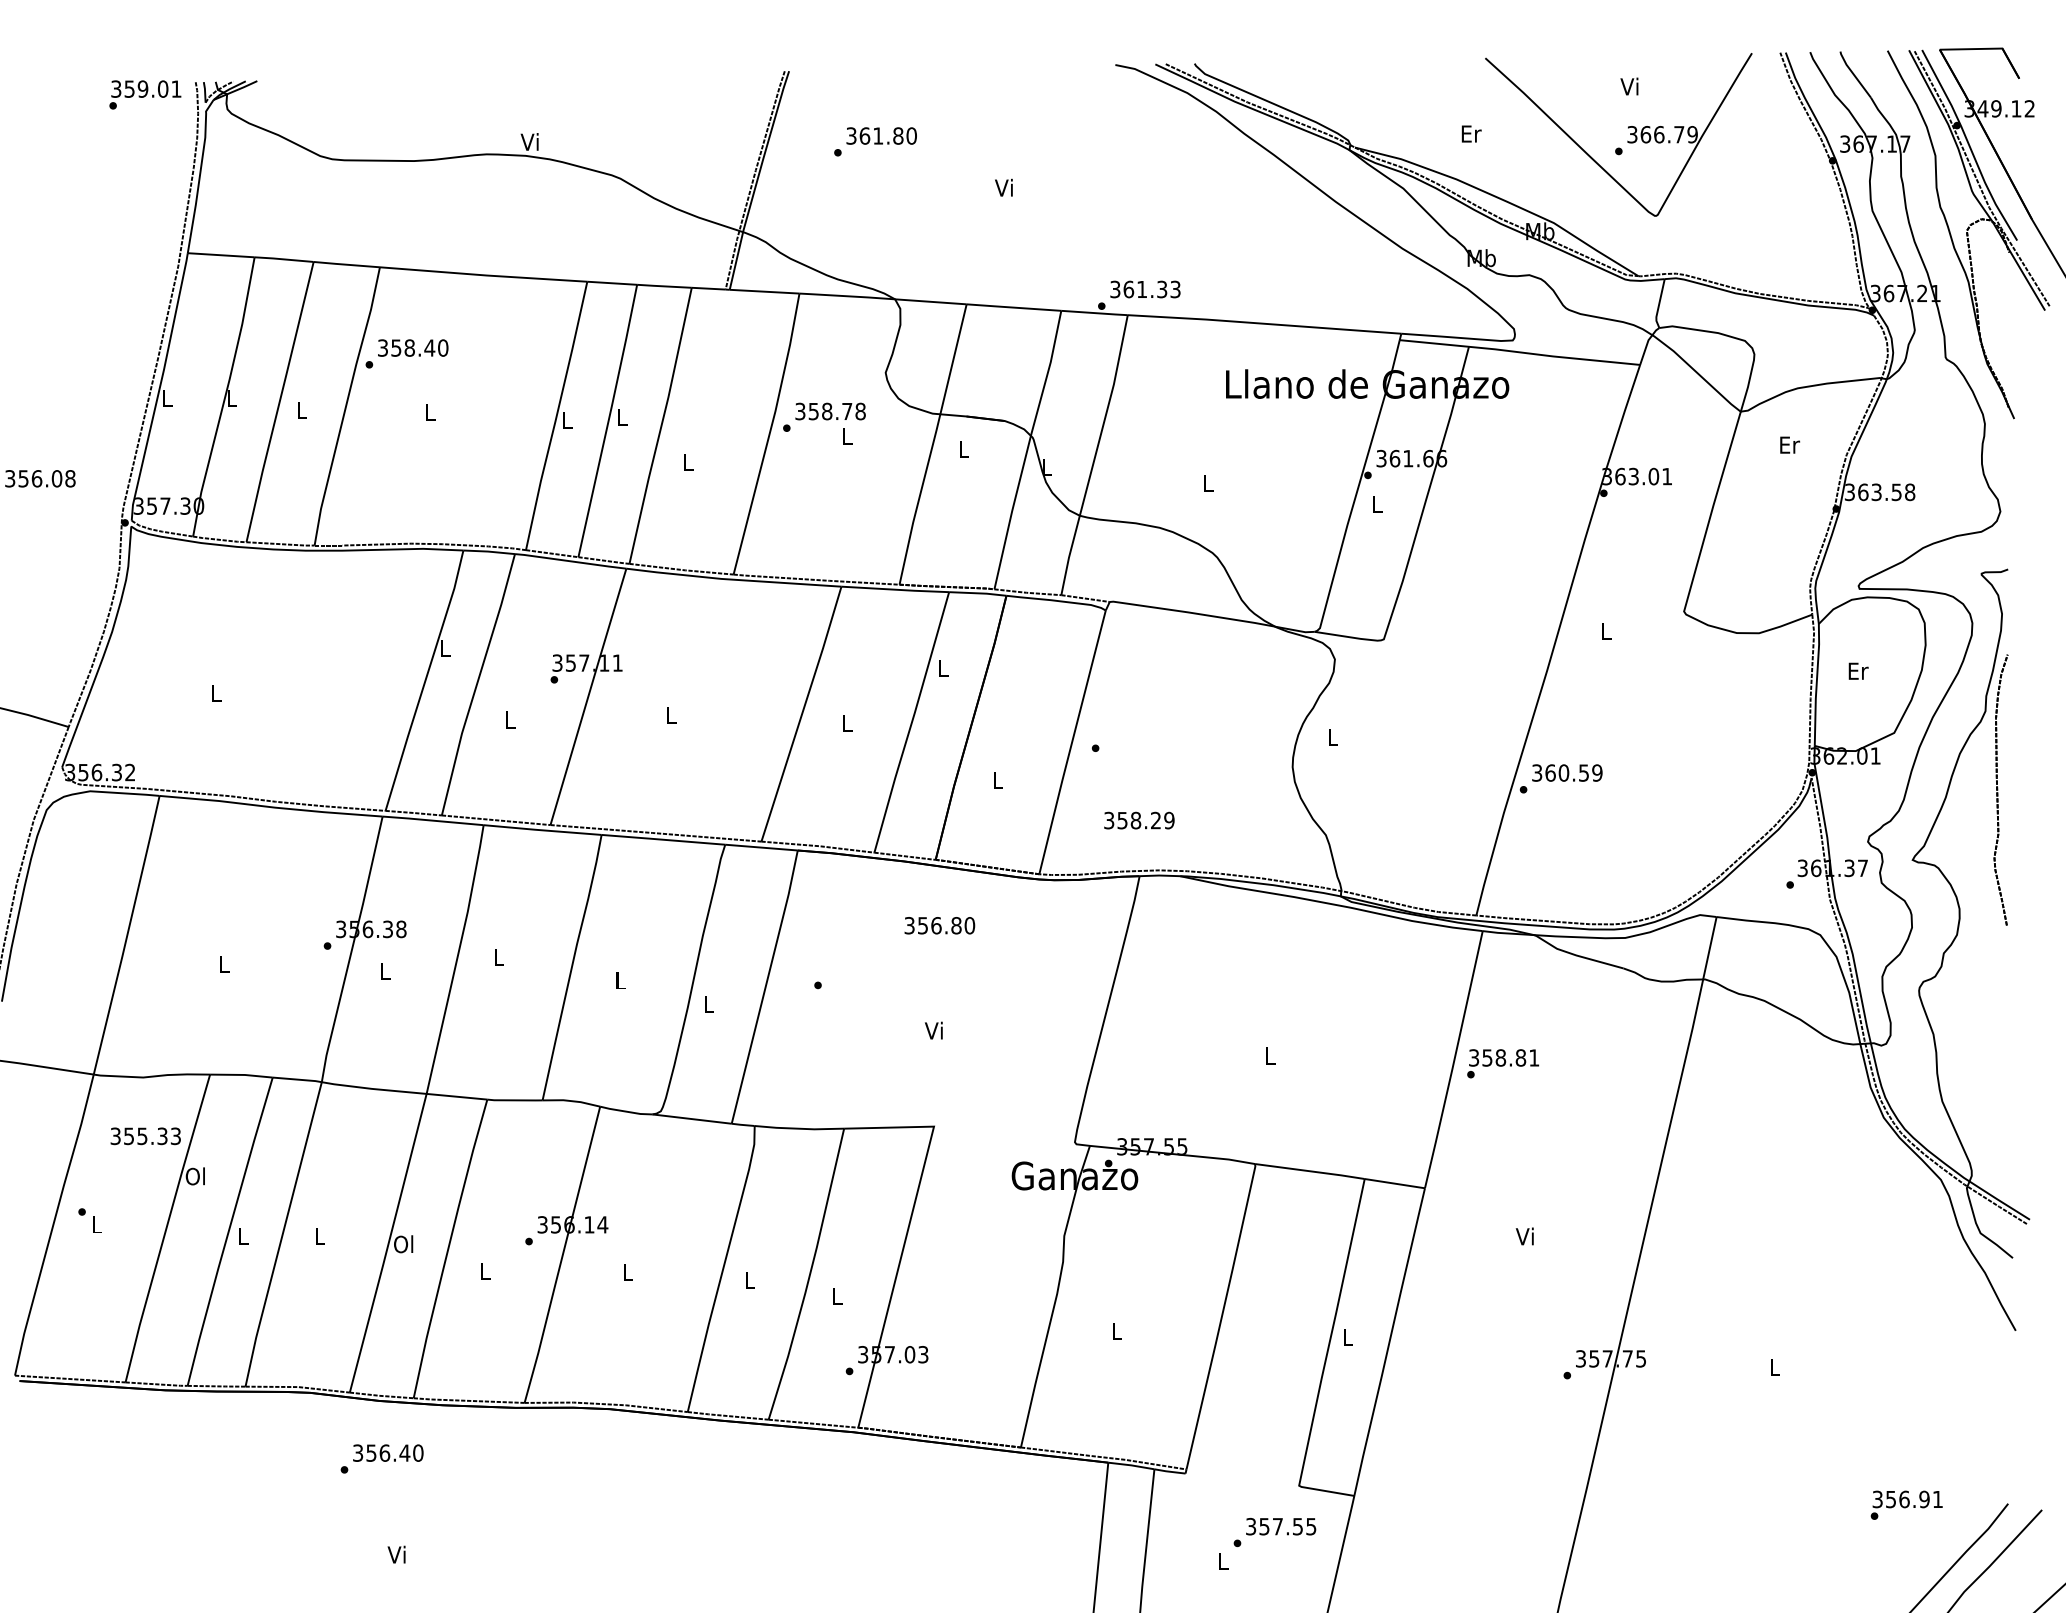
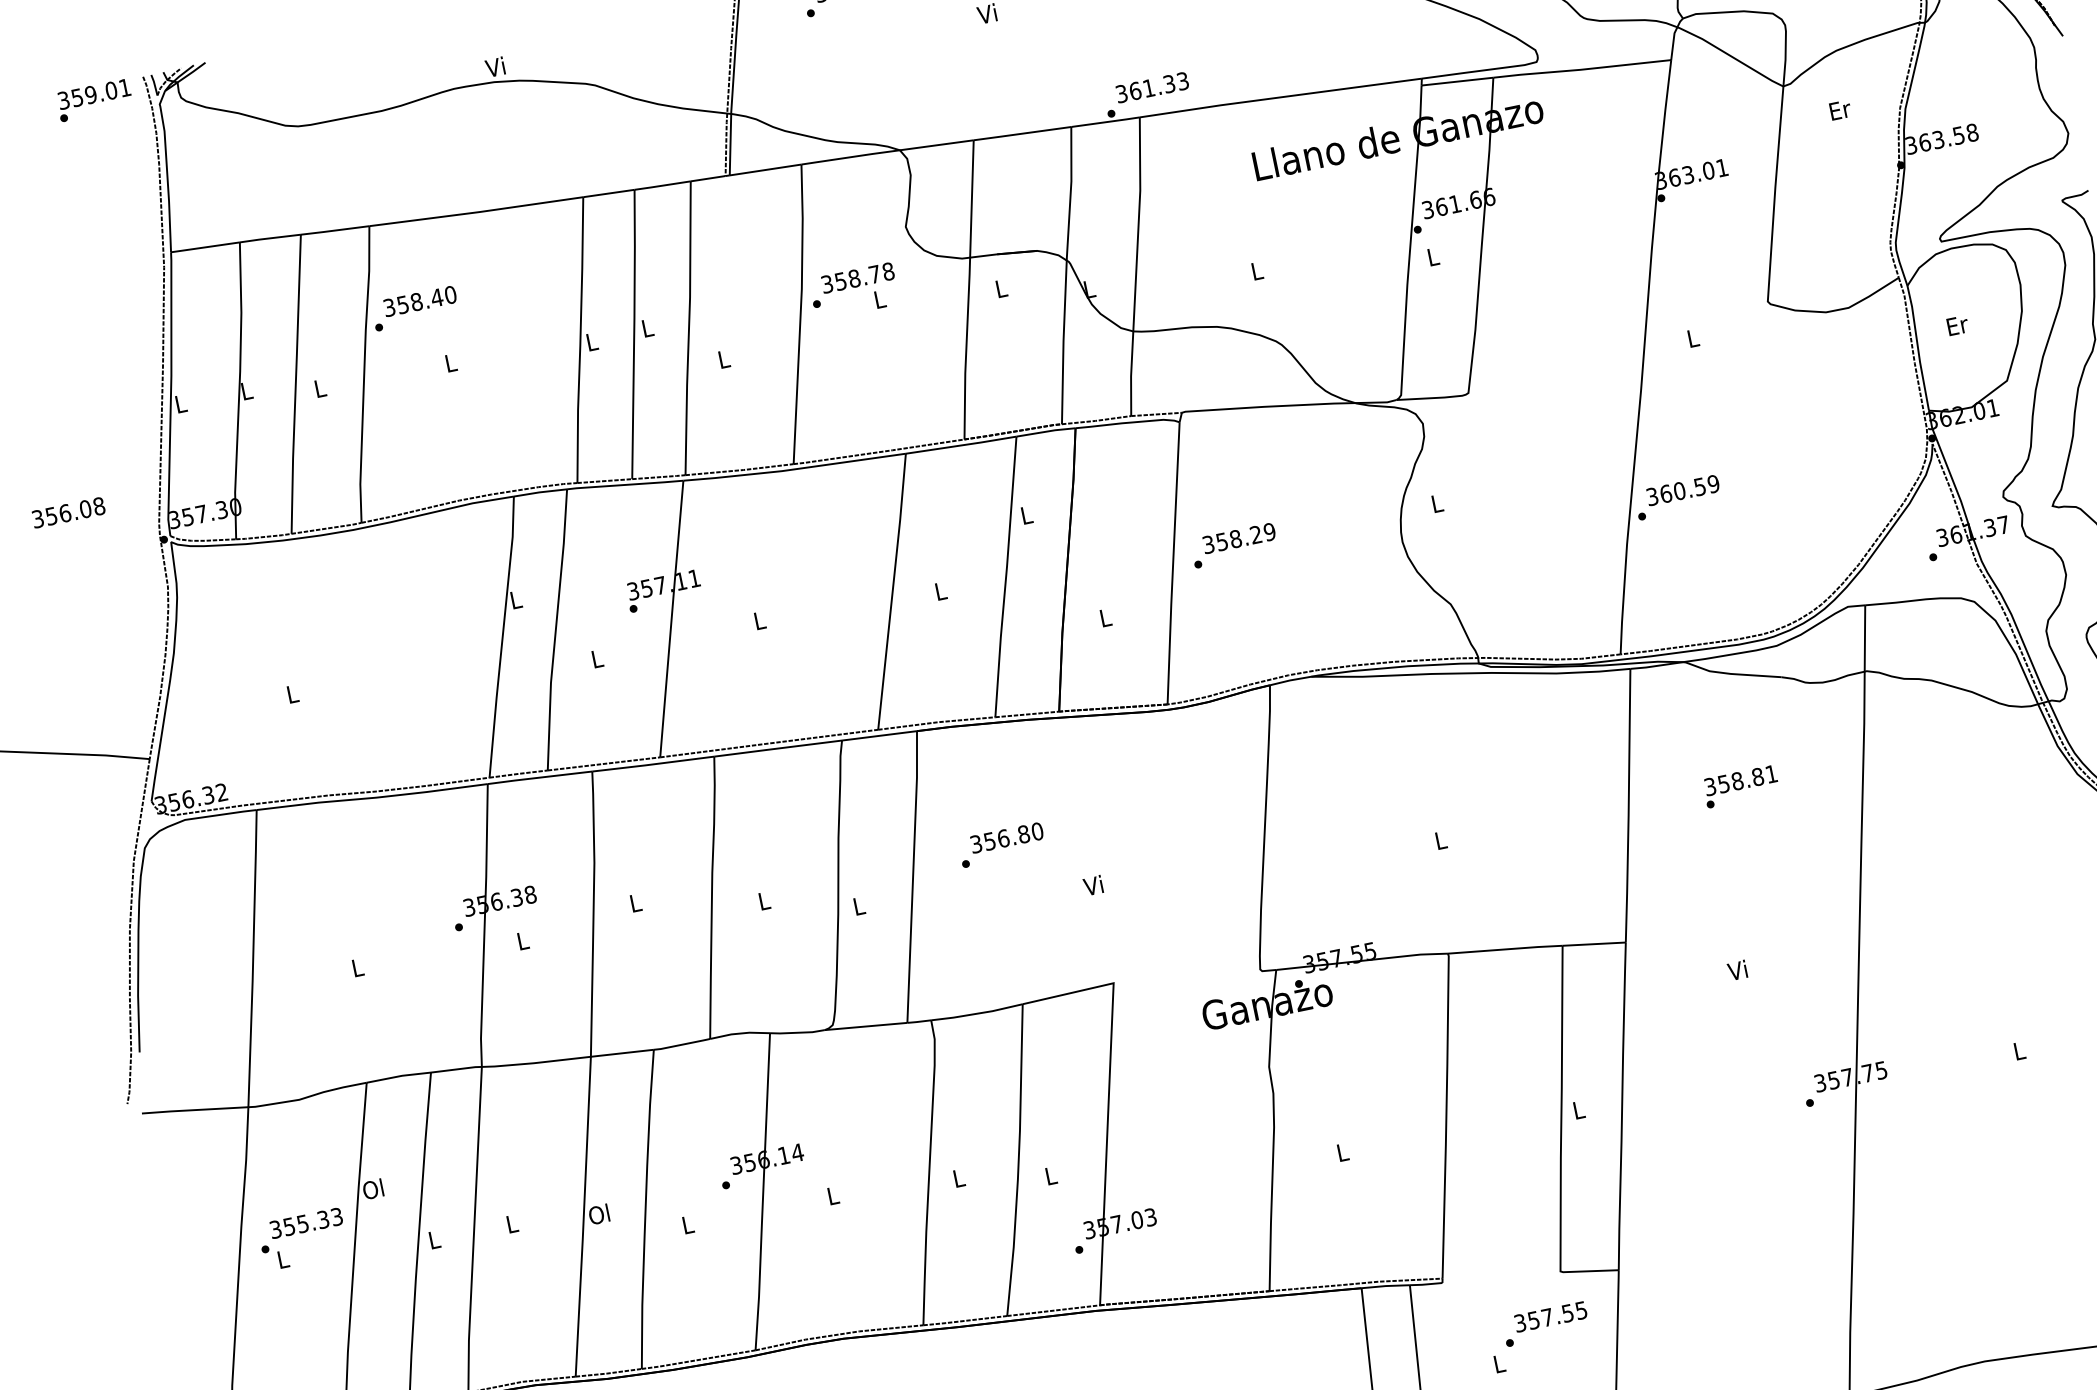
text: (1139, 820) -> (1239, 538), moved
text: (939, 925) -> (1006, 837), moved
text: (1503, 1063) -> (1741, 786), moved
text: (145, 1136) -> (306, 1223), moved

